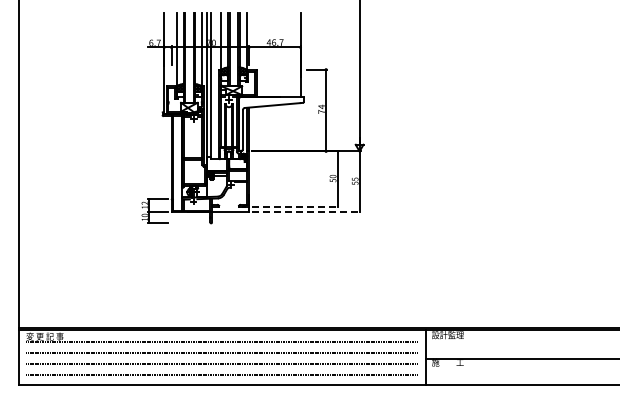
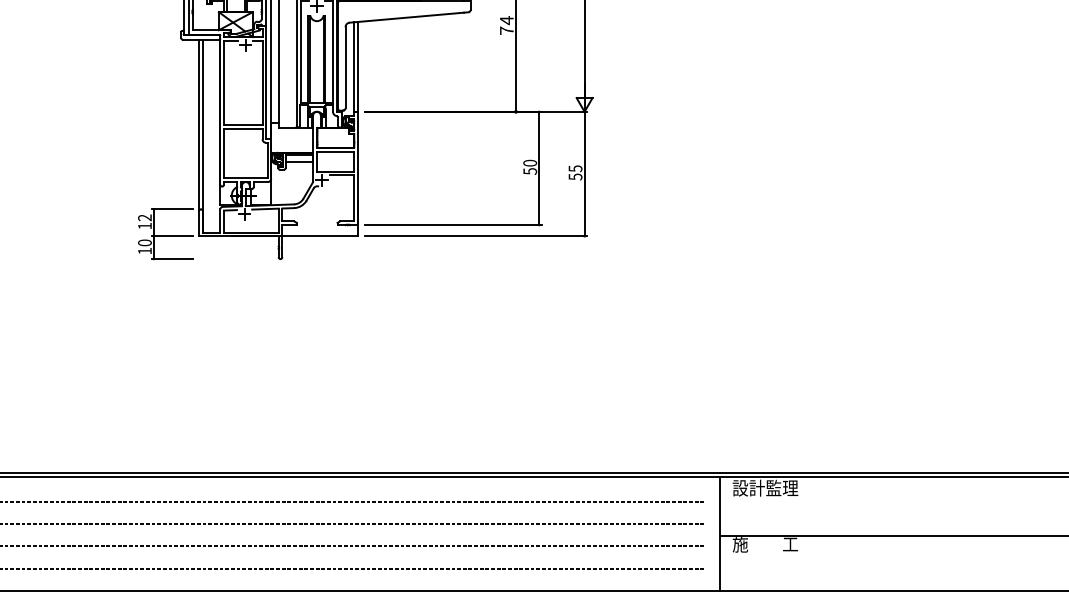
line: (295, 206) -> (453, 224), dashed -> solid
line: (307, 212) -> (477, 236), dashed -> solid

